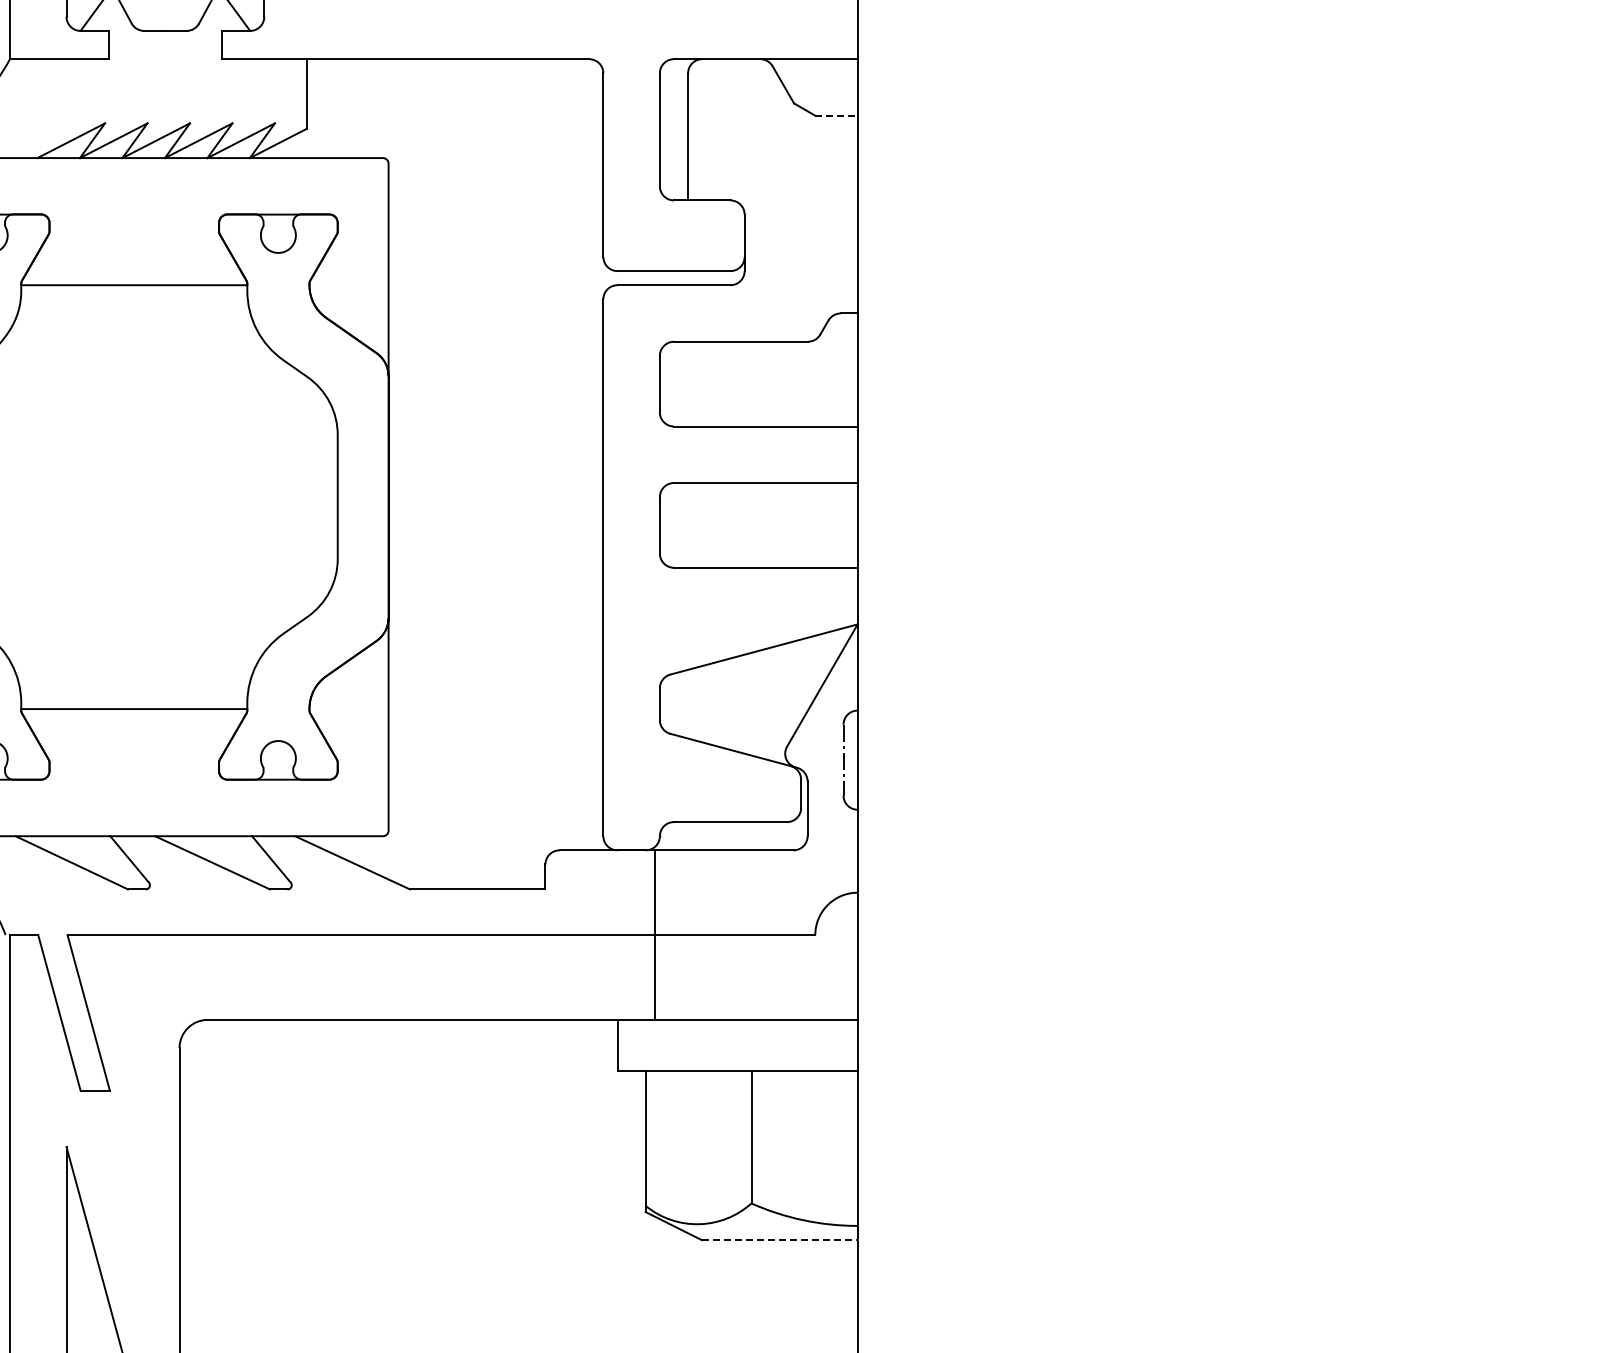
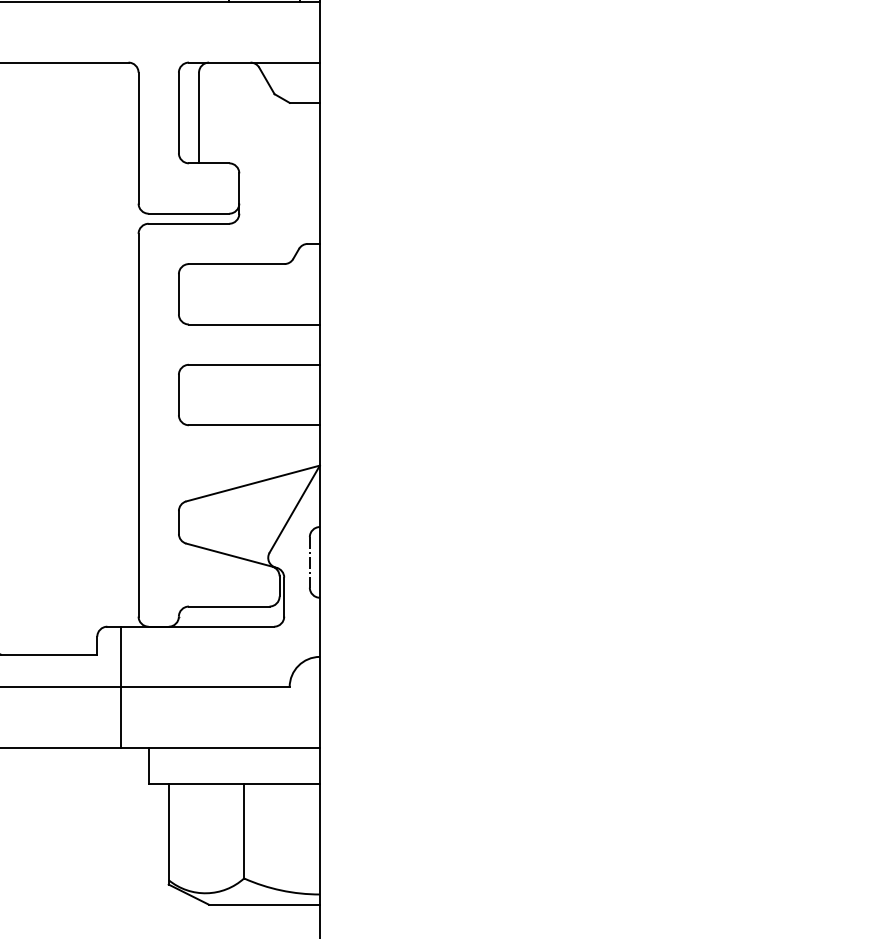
line: (836, 115) -> (304, 102), dashed -> solid
line: (655, 934) -> (120, 686), moved
line: (779, 1240) -> (264, 904), dashed -> solid

